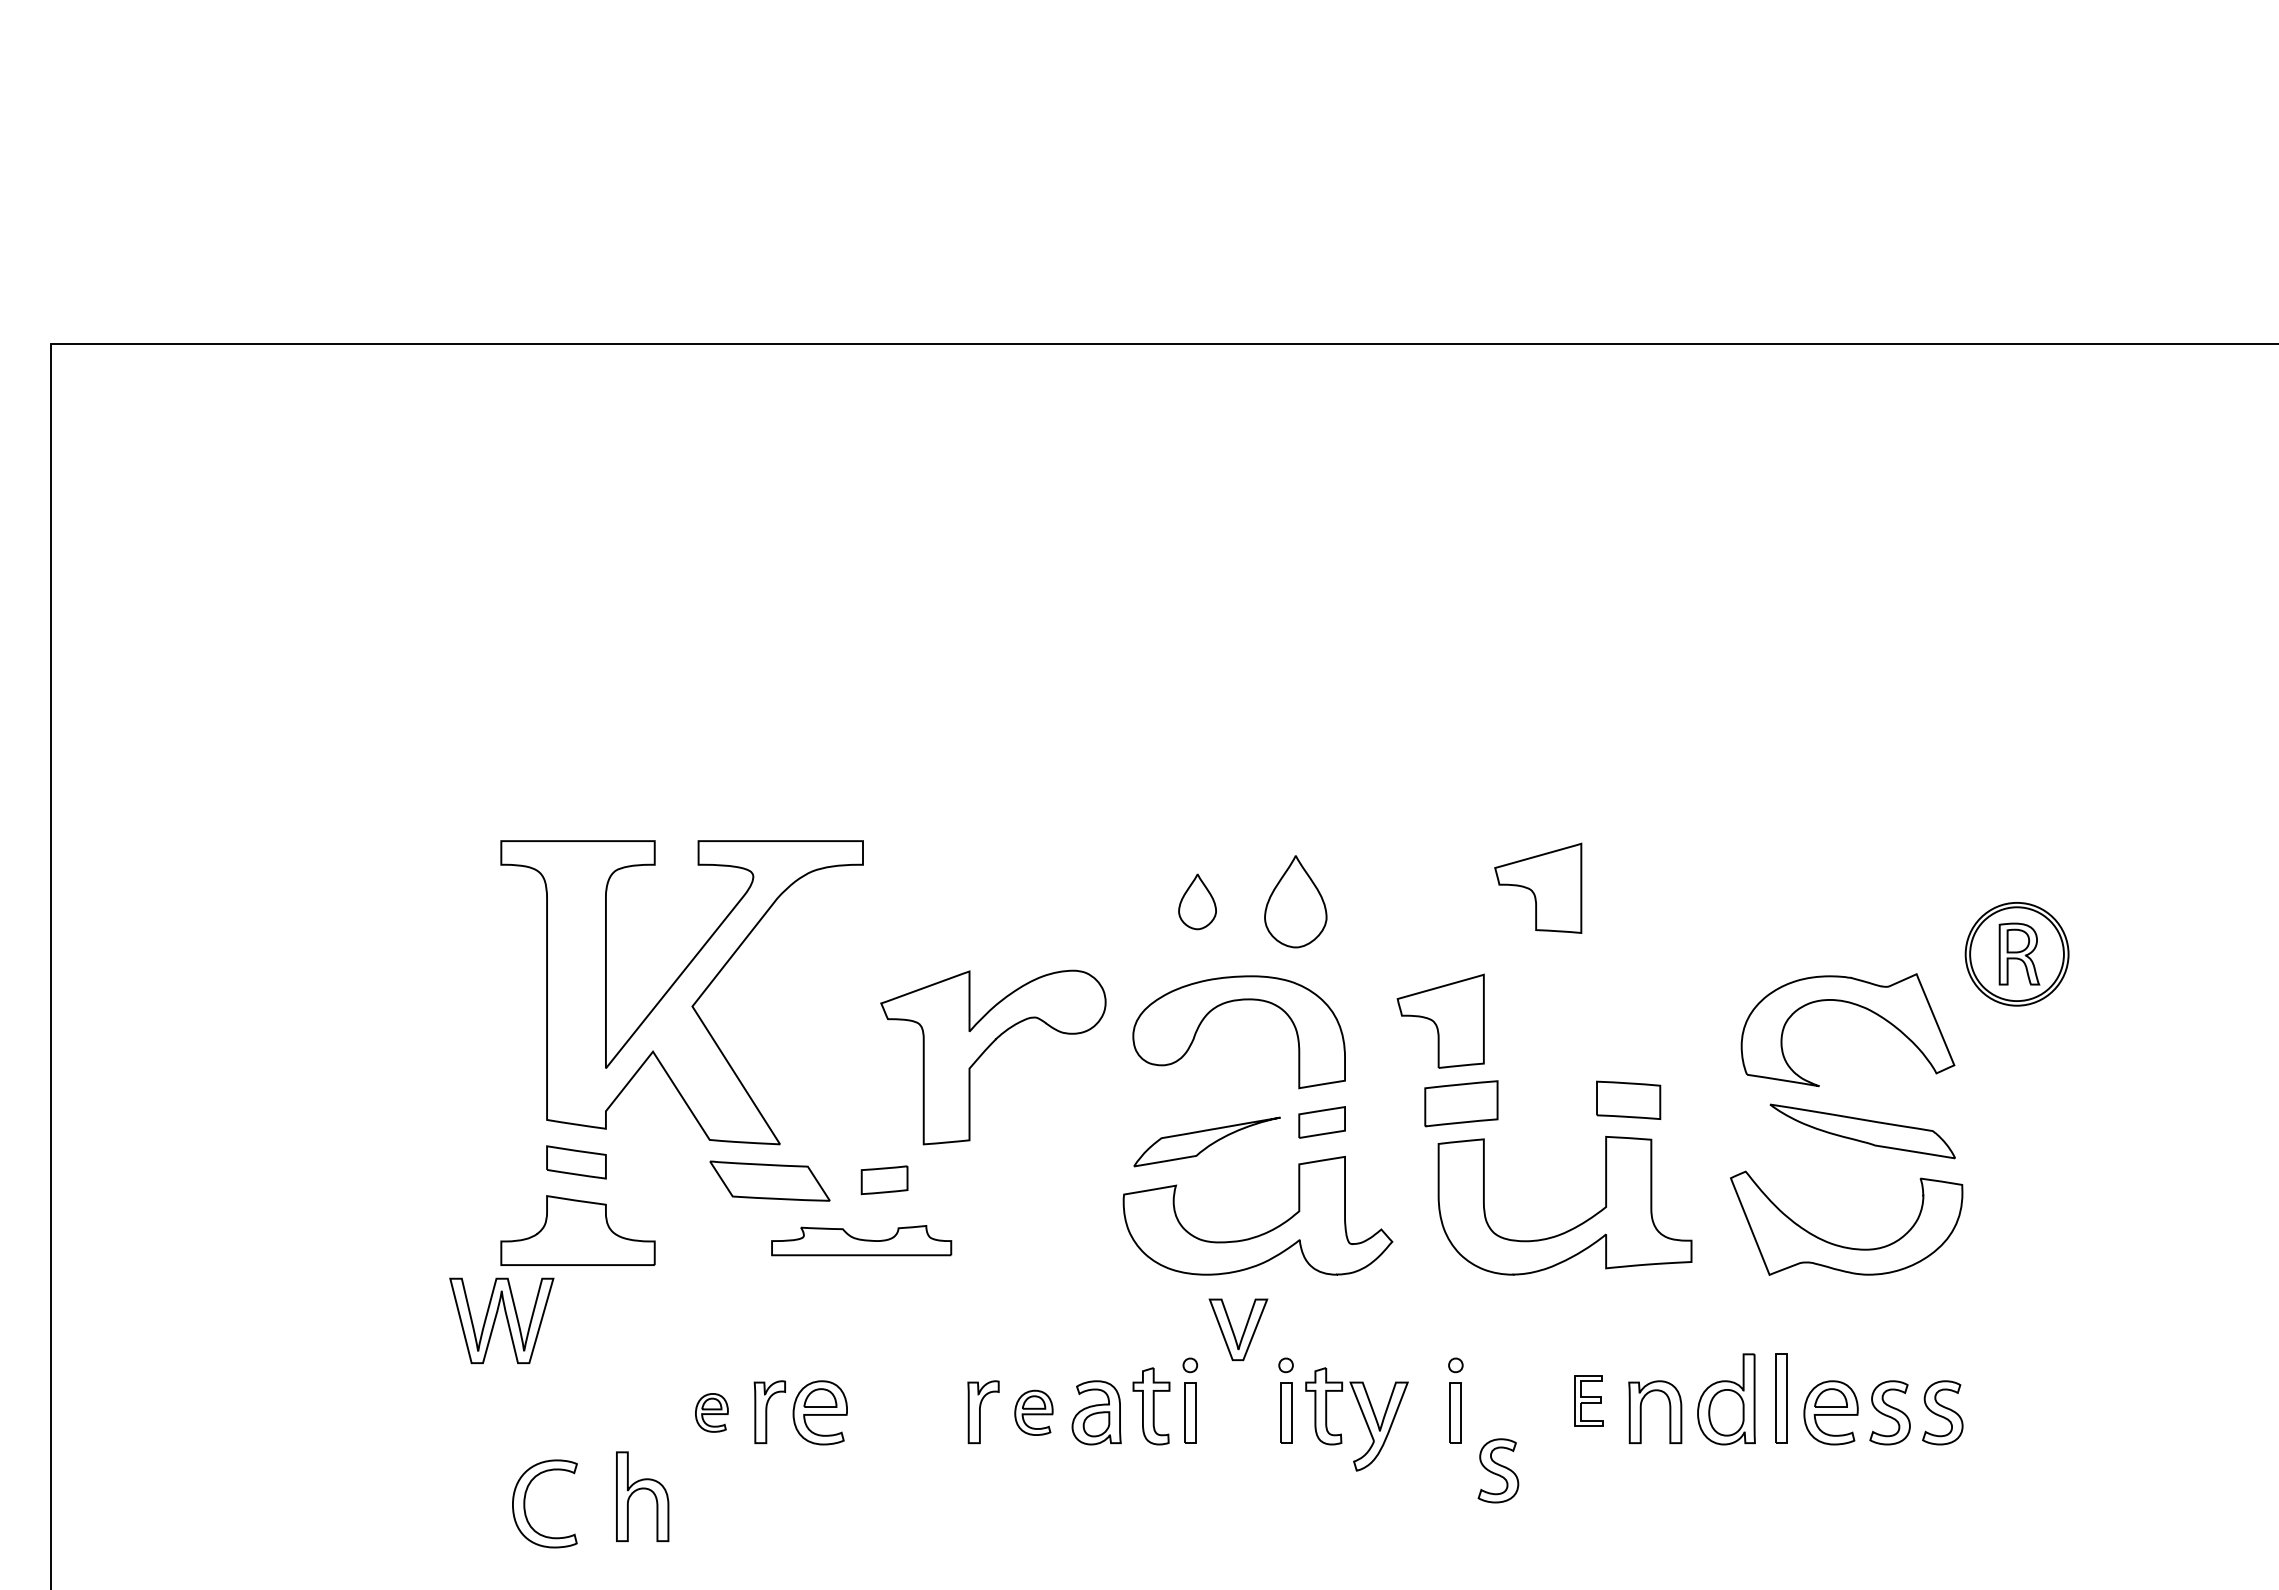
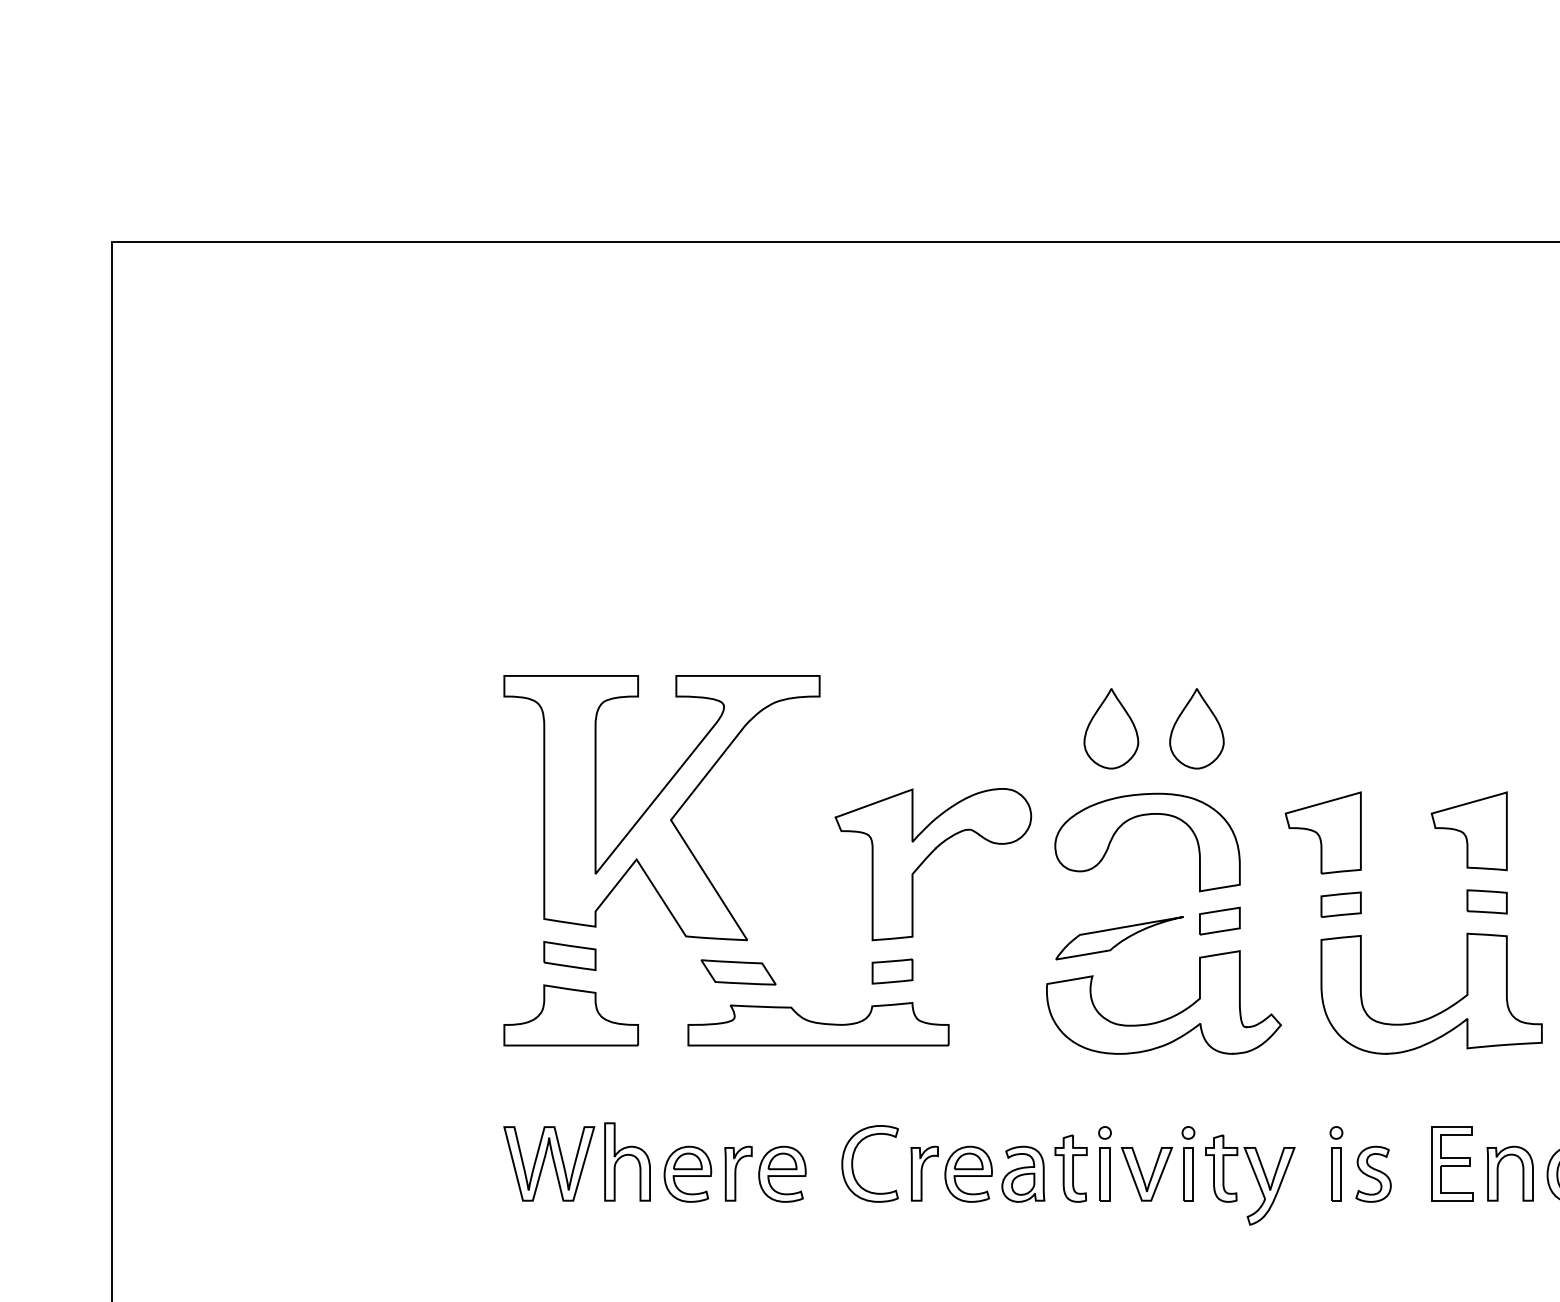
part: (1538, 887) -> (1469, 830), moved
part: (1197, 901) -> (1111, 728), size x1.67
part: (1628, 1100) -> (1486, 902), size x0.71
part: (1460, 1103) -> (1340, 904), size x0.62
part: (884, 1180) -> (892, 971), moved
part: (769, 1181) -> (738, 972), size x0.71
part: (861, 1240) -> (818, 1024), size x1.67
part: (501, 1320) -> (548, 1163), moved
part: (1238, 1329) -> (1146, 1174), moved
part: (1588, 1400) -> (1452, 1163), size x1.67
part: (711, 1412) -> (687, 1174), size x1.67
part: (1033, 1412) -> (968, 1174), size x1.43
part: (1498, 1470) -> (1373, 1174), moved
part: (642, 1489) -> (627, 1155), moved
part: (525, 1503) -> (853, 1163), moved

